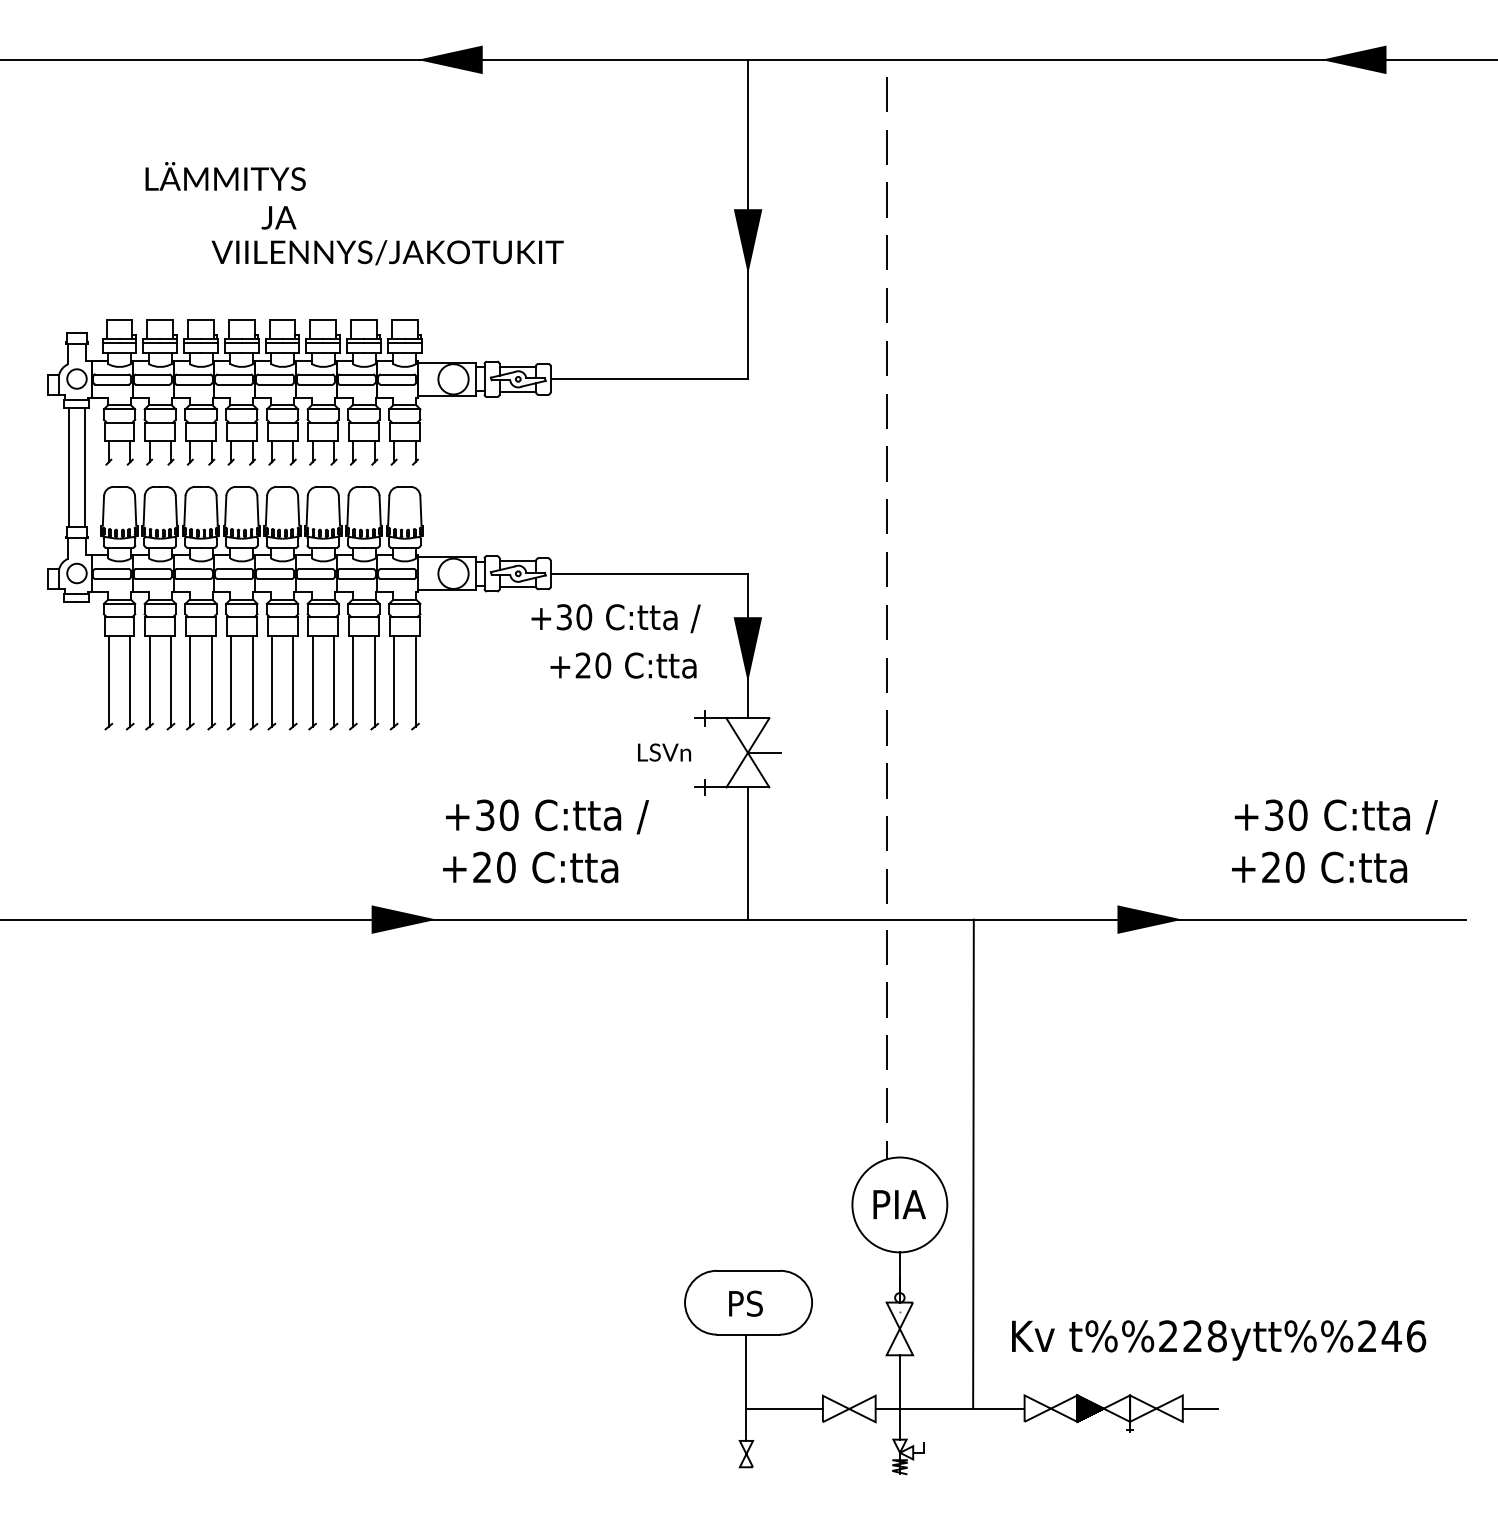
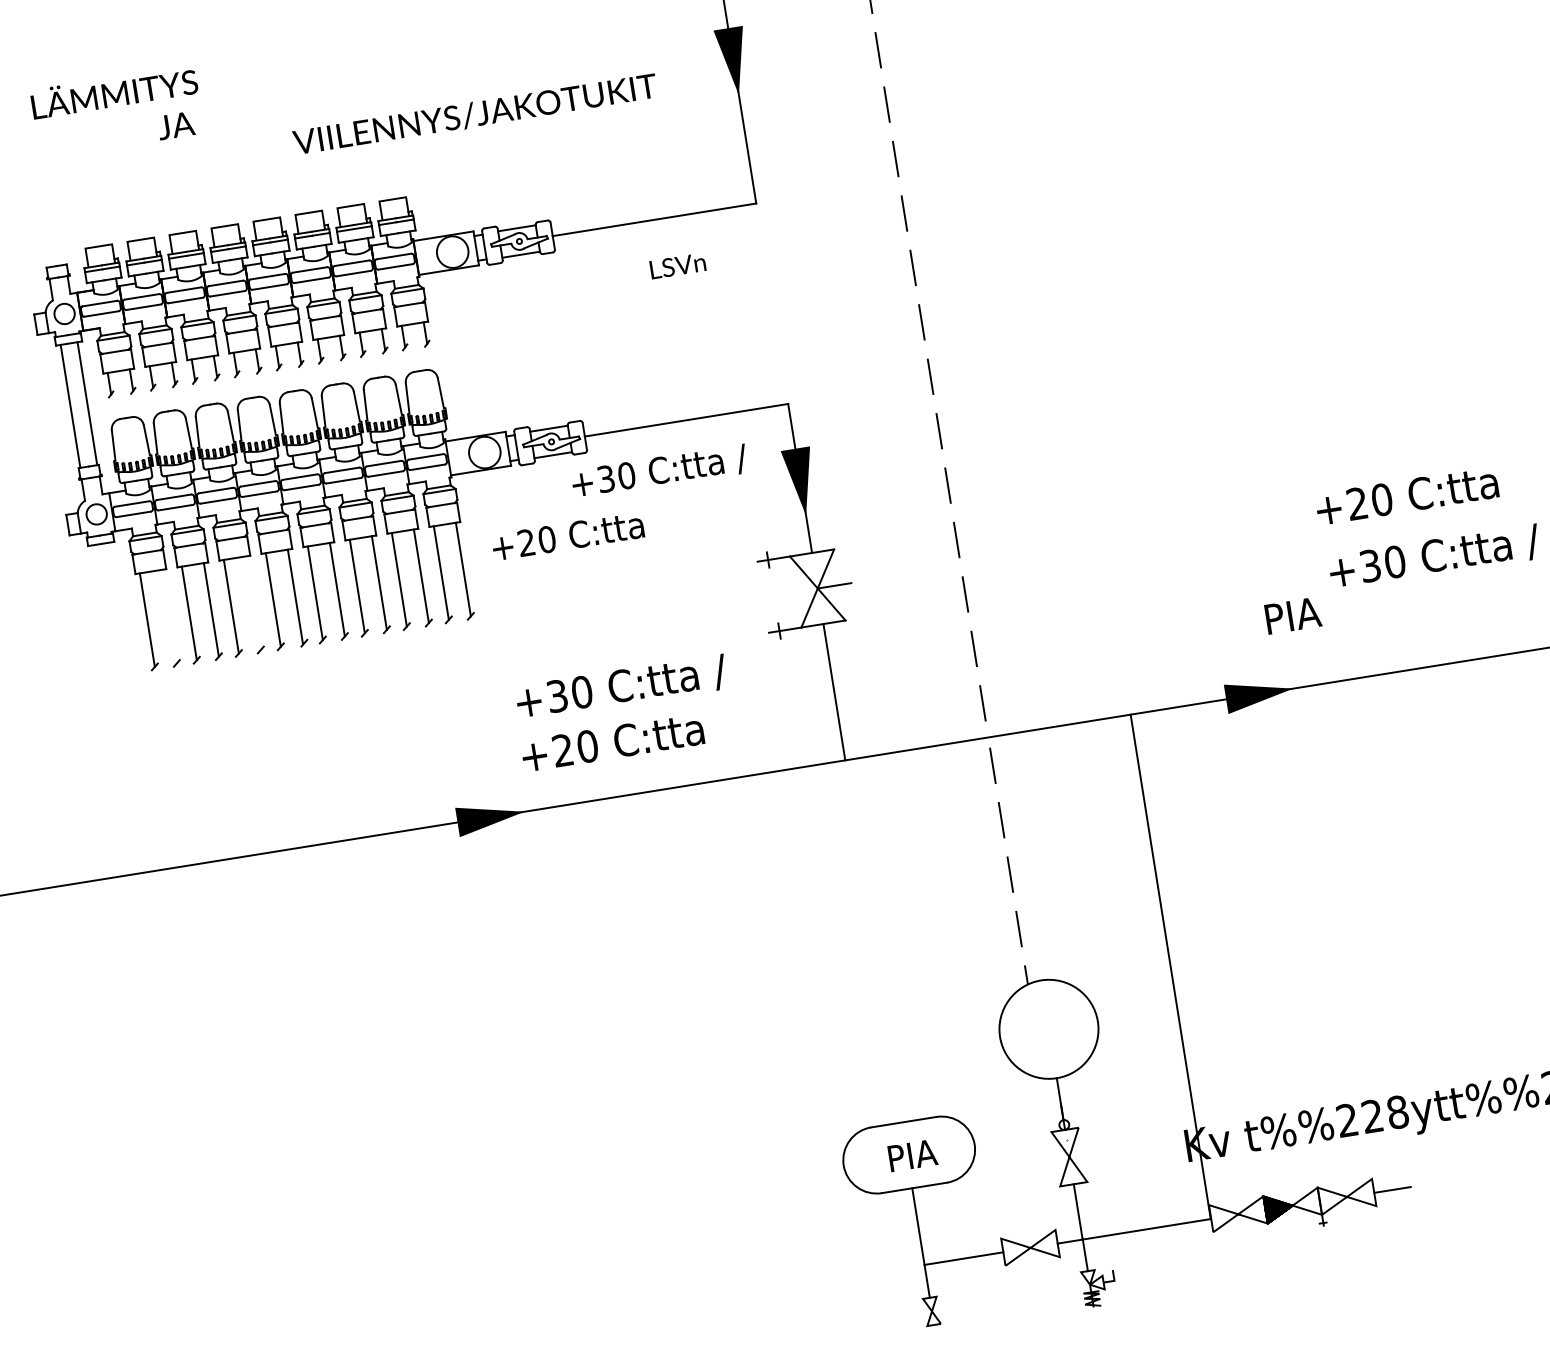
text: (225, 195) -> (117, 111), moved
text: (387, 252) -> (475, 114), moved
text: (623, 665) -> (567, 536), moved
line: (130, 680) -> (169, 615), removed
line: (211, 680) -> (253, 602), removed
text: (664, 752) -> (677, 265), moved
text: (1319, 867) -> (1407, 495), moved
line: (973, 1163) -> (1170, 966), moved
text: (899, 1204) -> (1293, 615), moved
text: (760, 1303) -> (921, 1153), PS -> PIA

